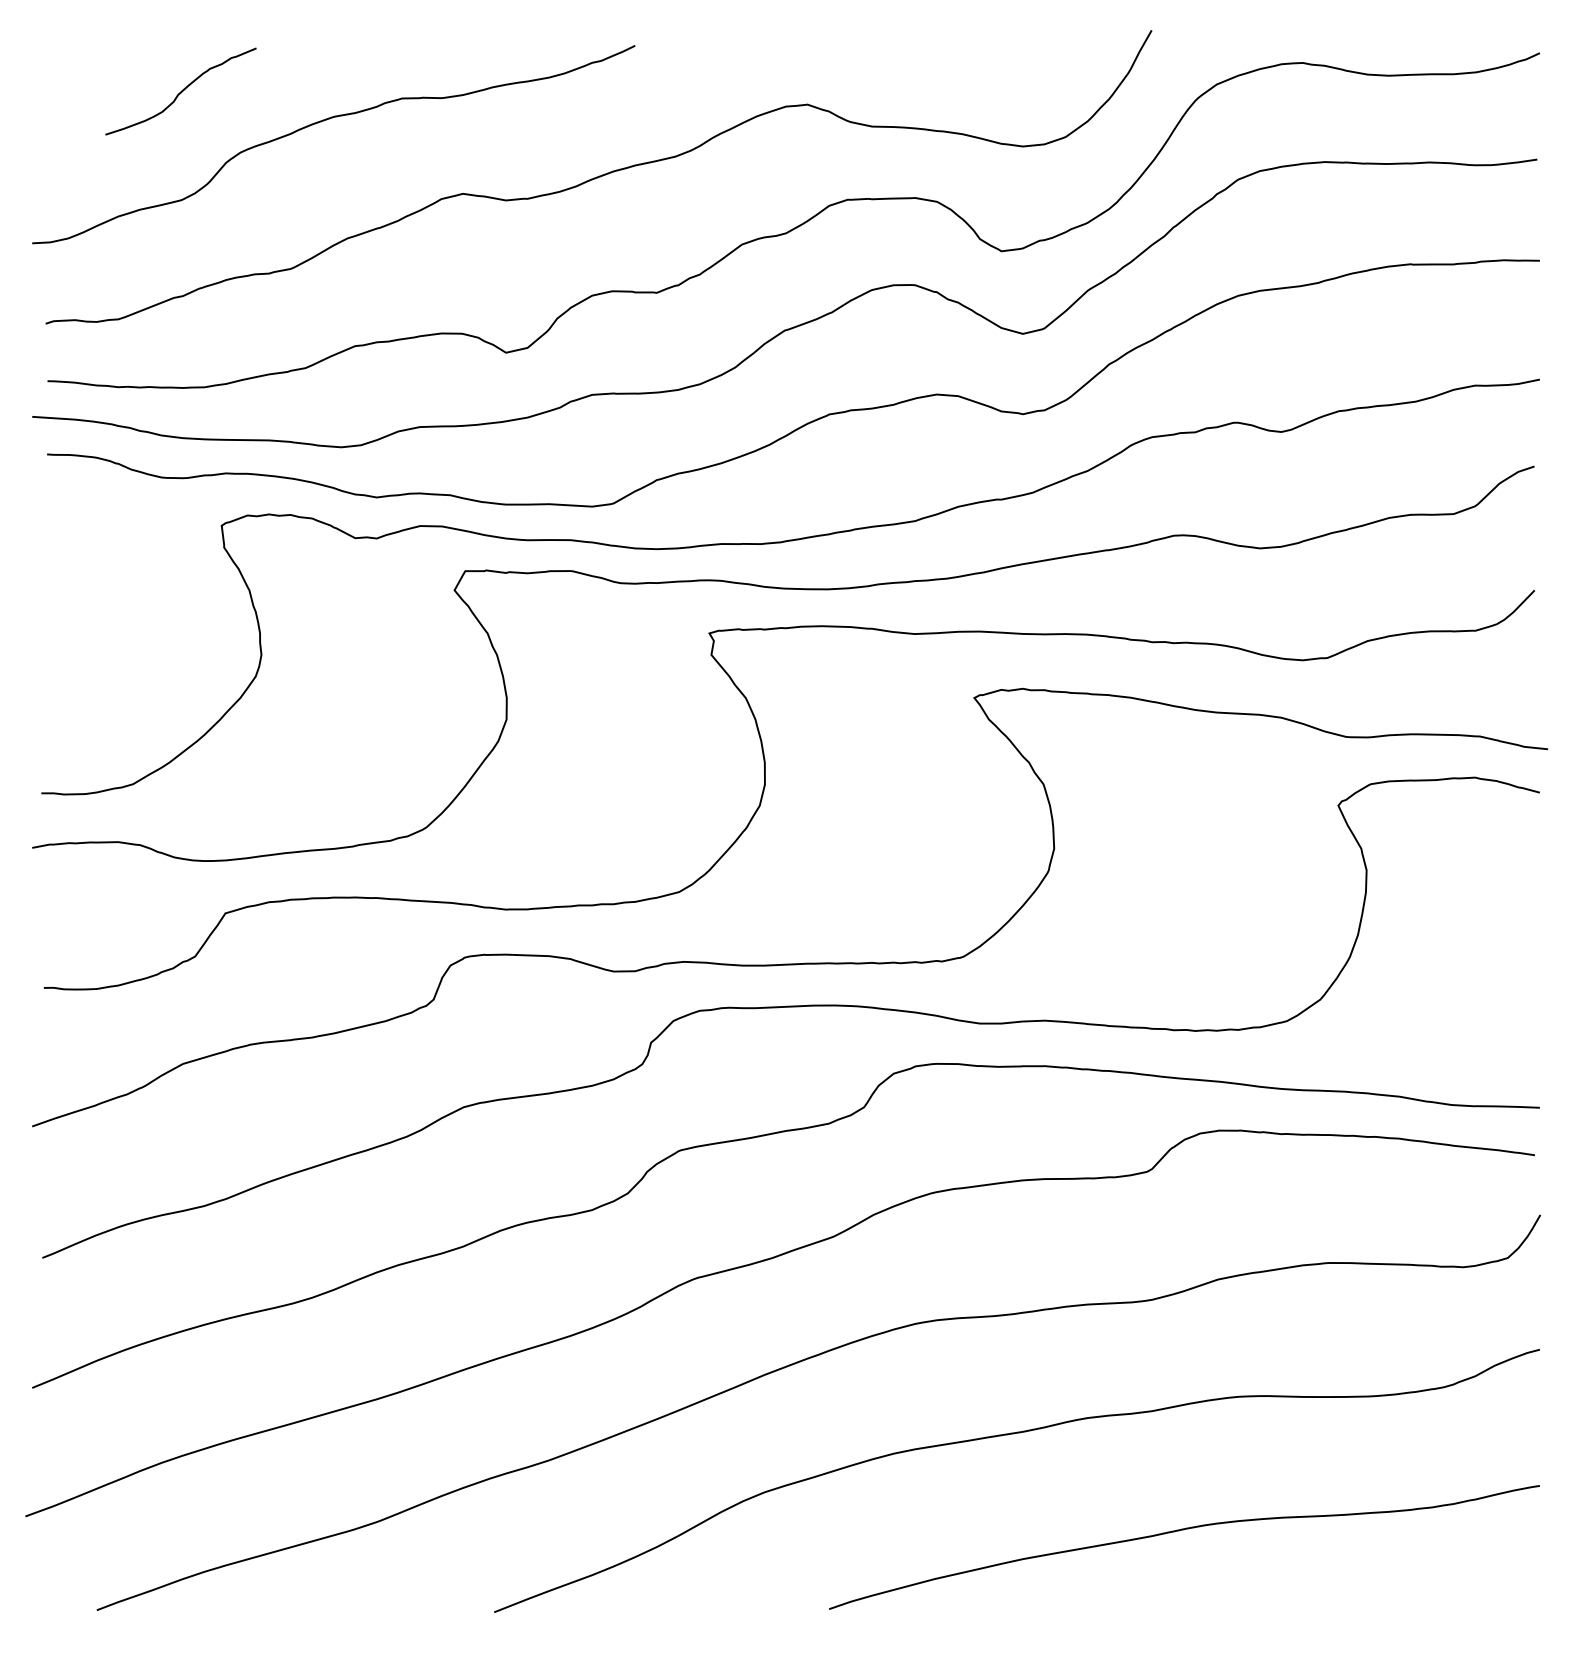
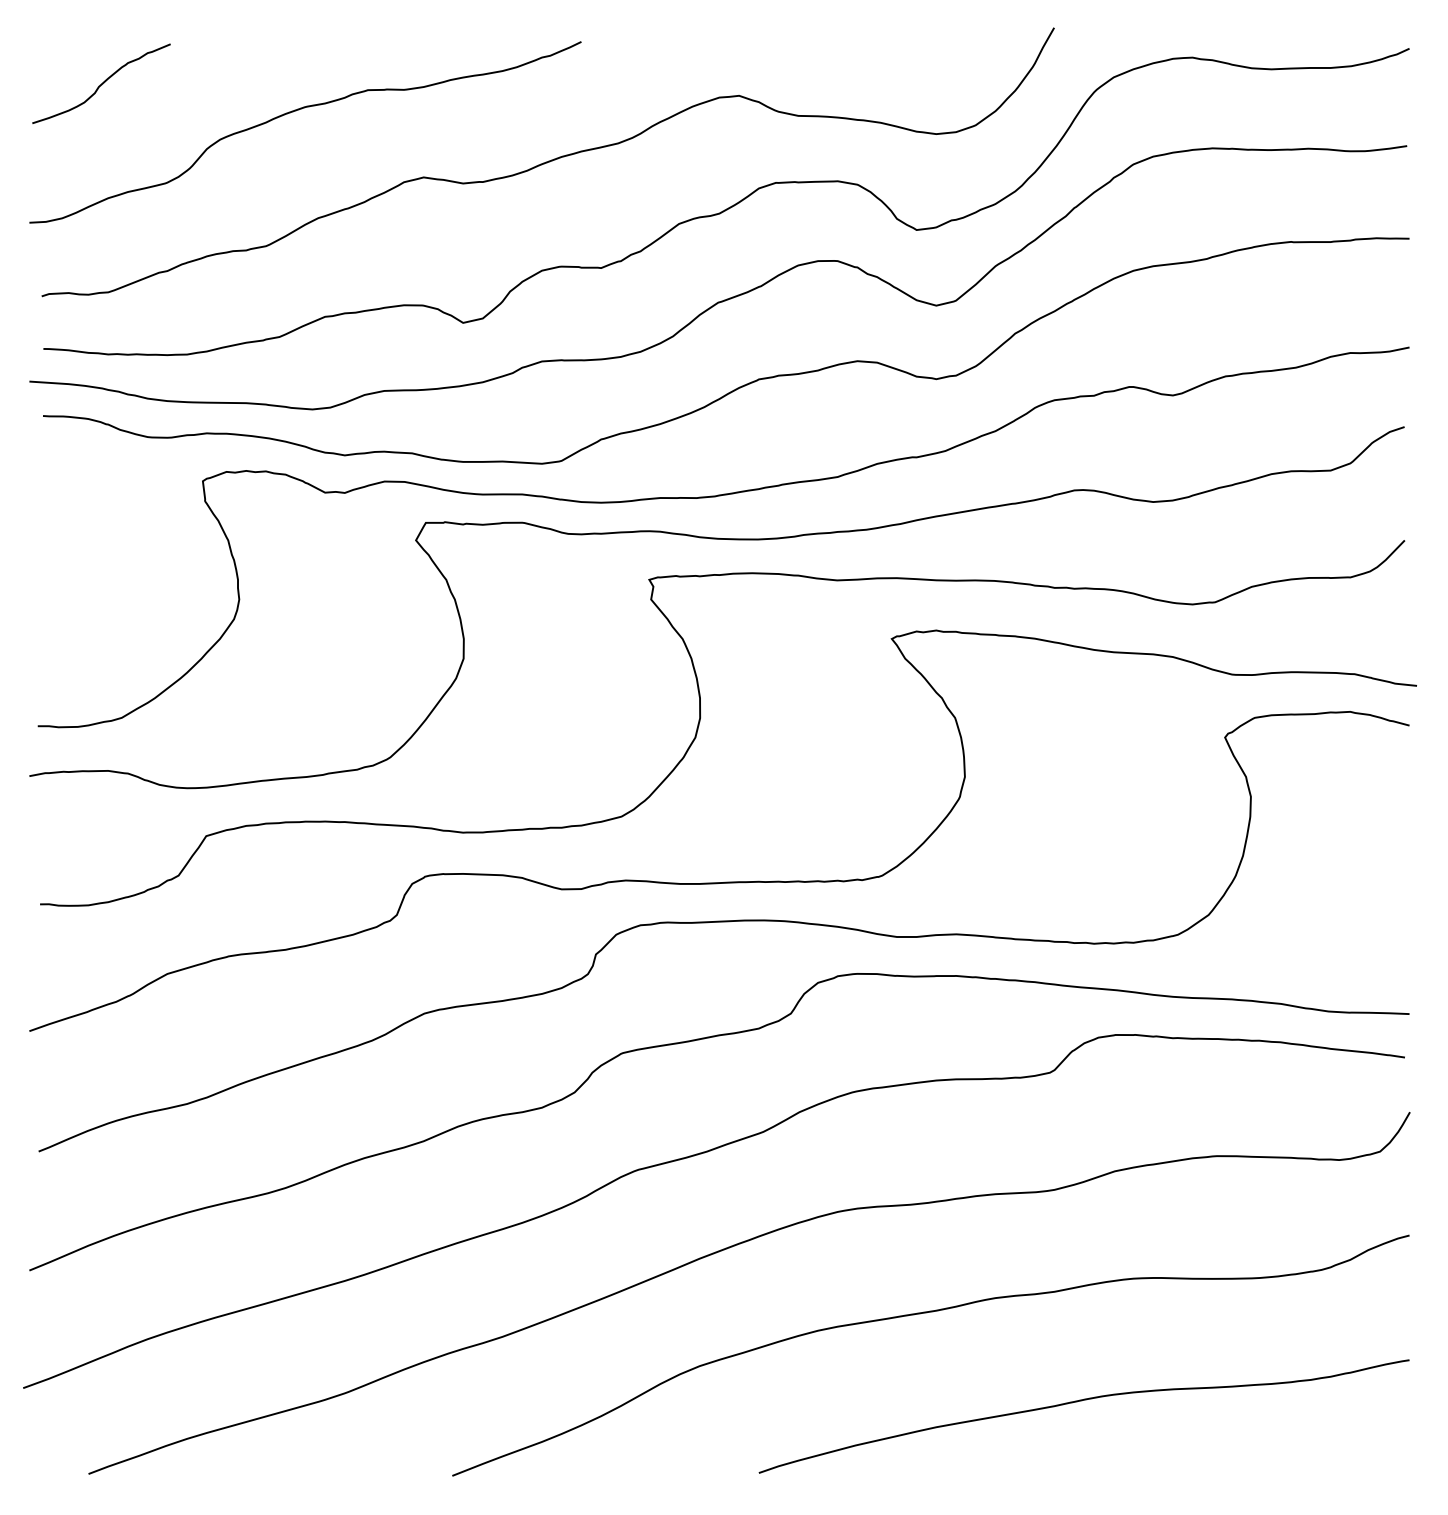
curve: (180, 91) -> (101, 83), moved

